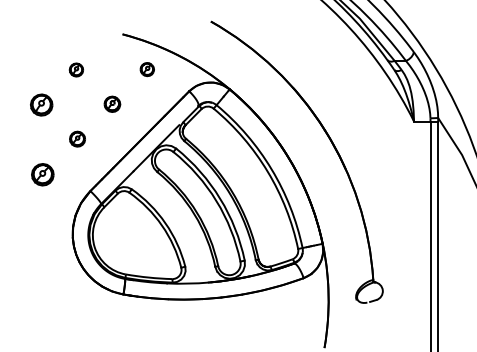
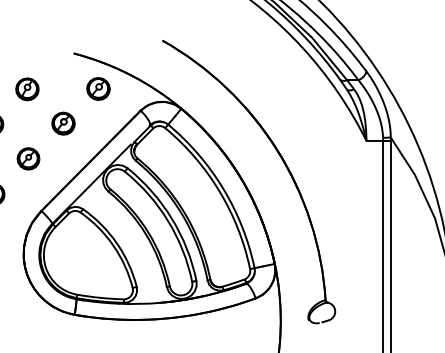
part: (76, 69) -> (27, 88), size x1.67
part: (147, 69) -> (98, 88), size x1.67
part: (112, 104) -> (63, 123), size x1.43
part: (77, 138) -> (28, 158), size x1.43

